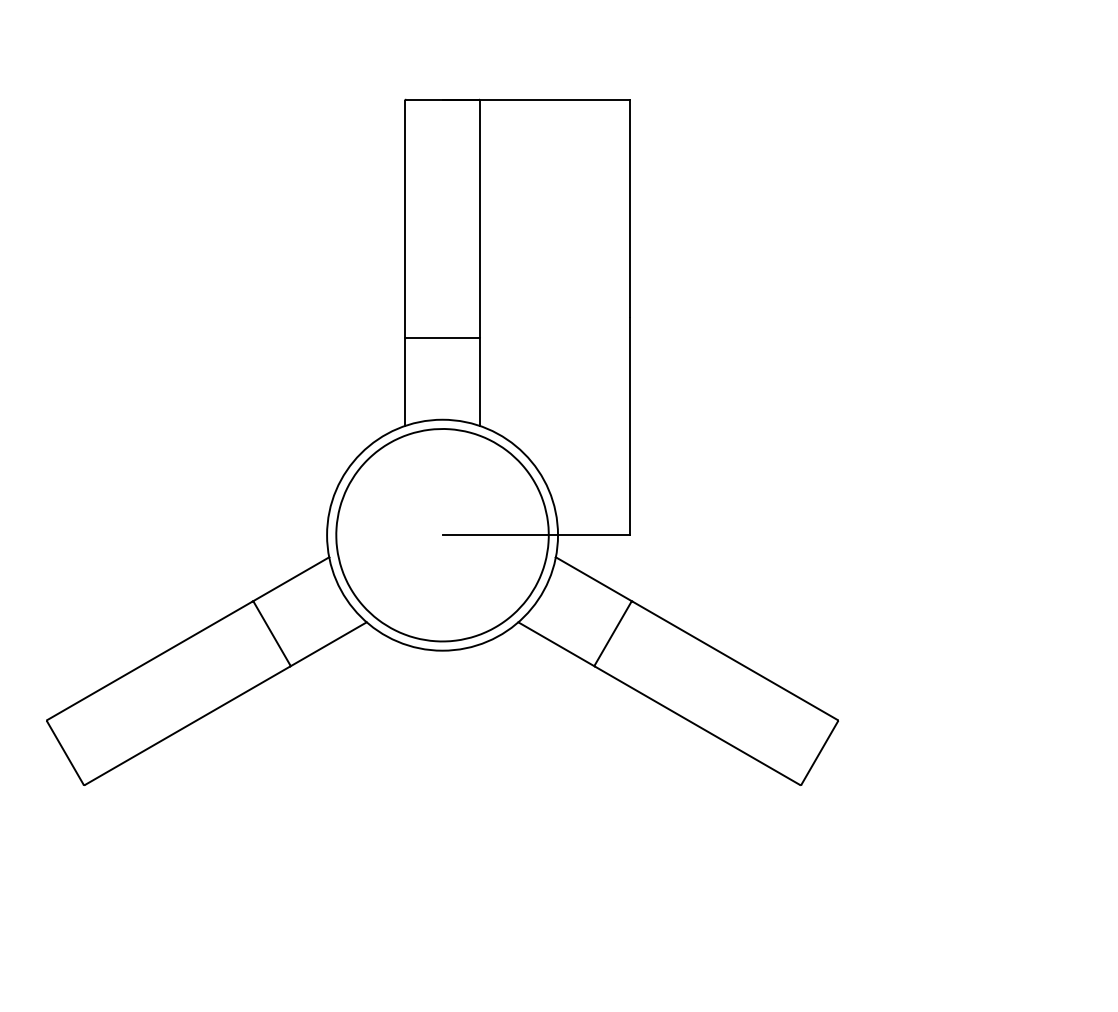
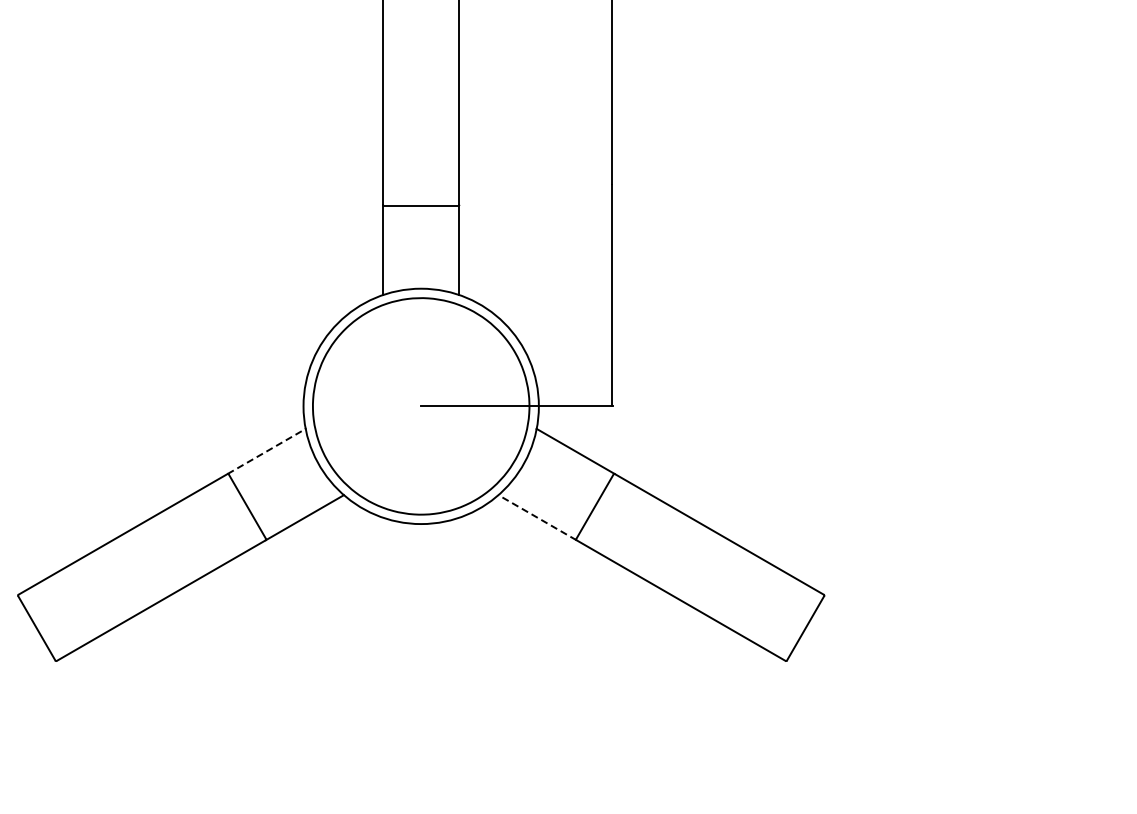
line: (291, 579) -> (267, 451), solid -> dashed
line: (556, 644) -> (537, 517), solid -> dashed

